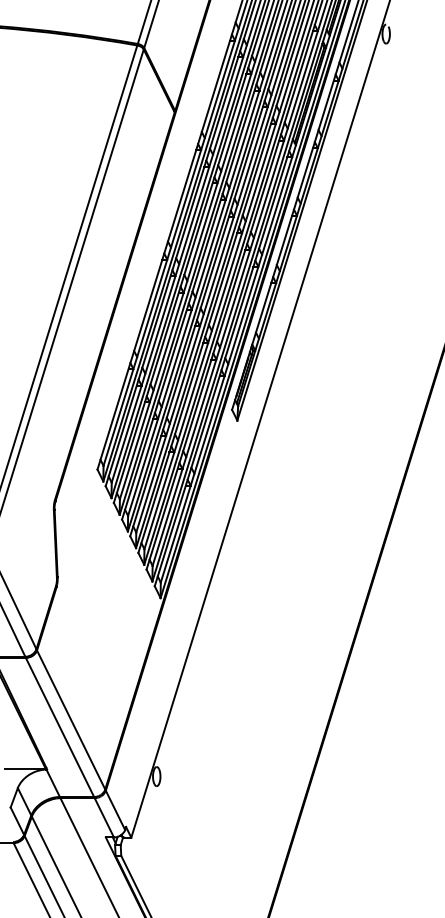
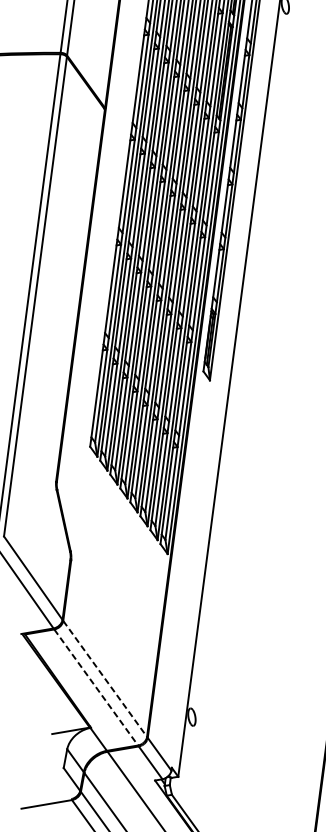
line: (71, 720) -> (105, 679), solid -> dashed
line: (60, 727) -> (96, 687), solid -> dashed

